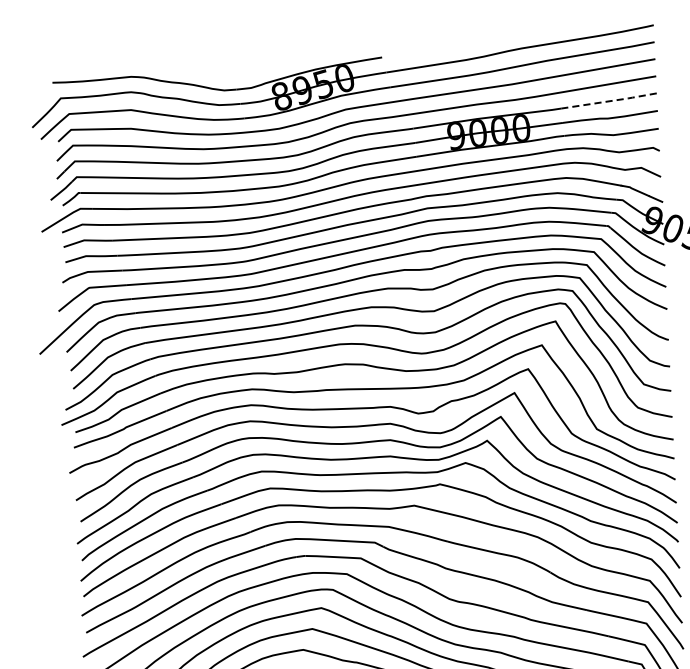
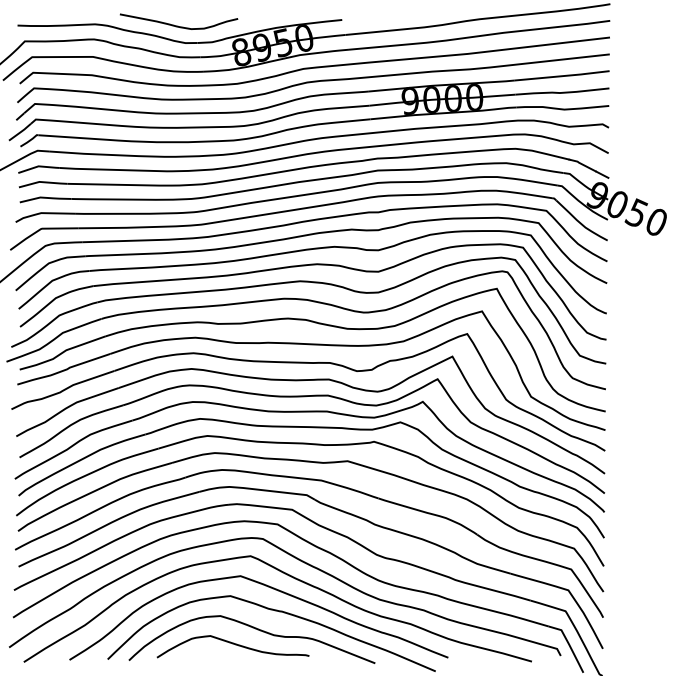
curve: (216, 72) -> (178, 25), added
line: (611, 101) -> (564, 76), dashed -> solid

